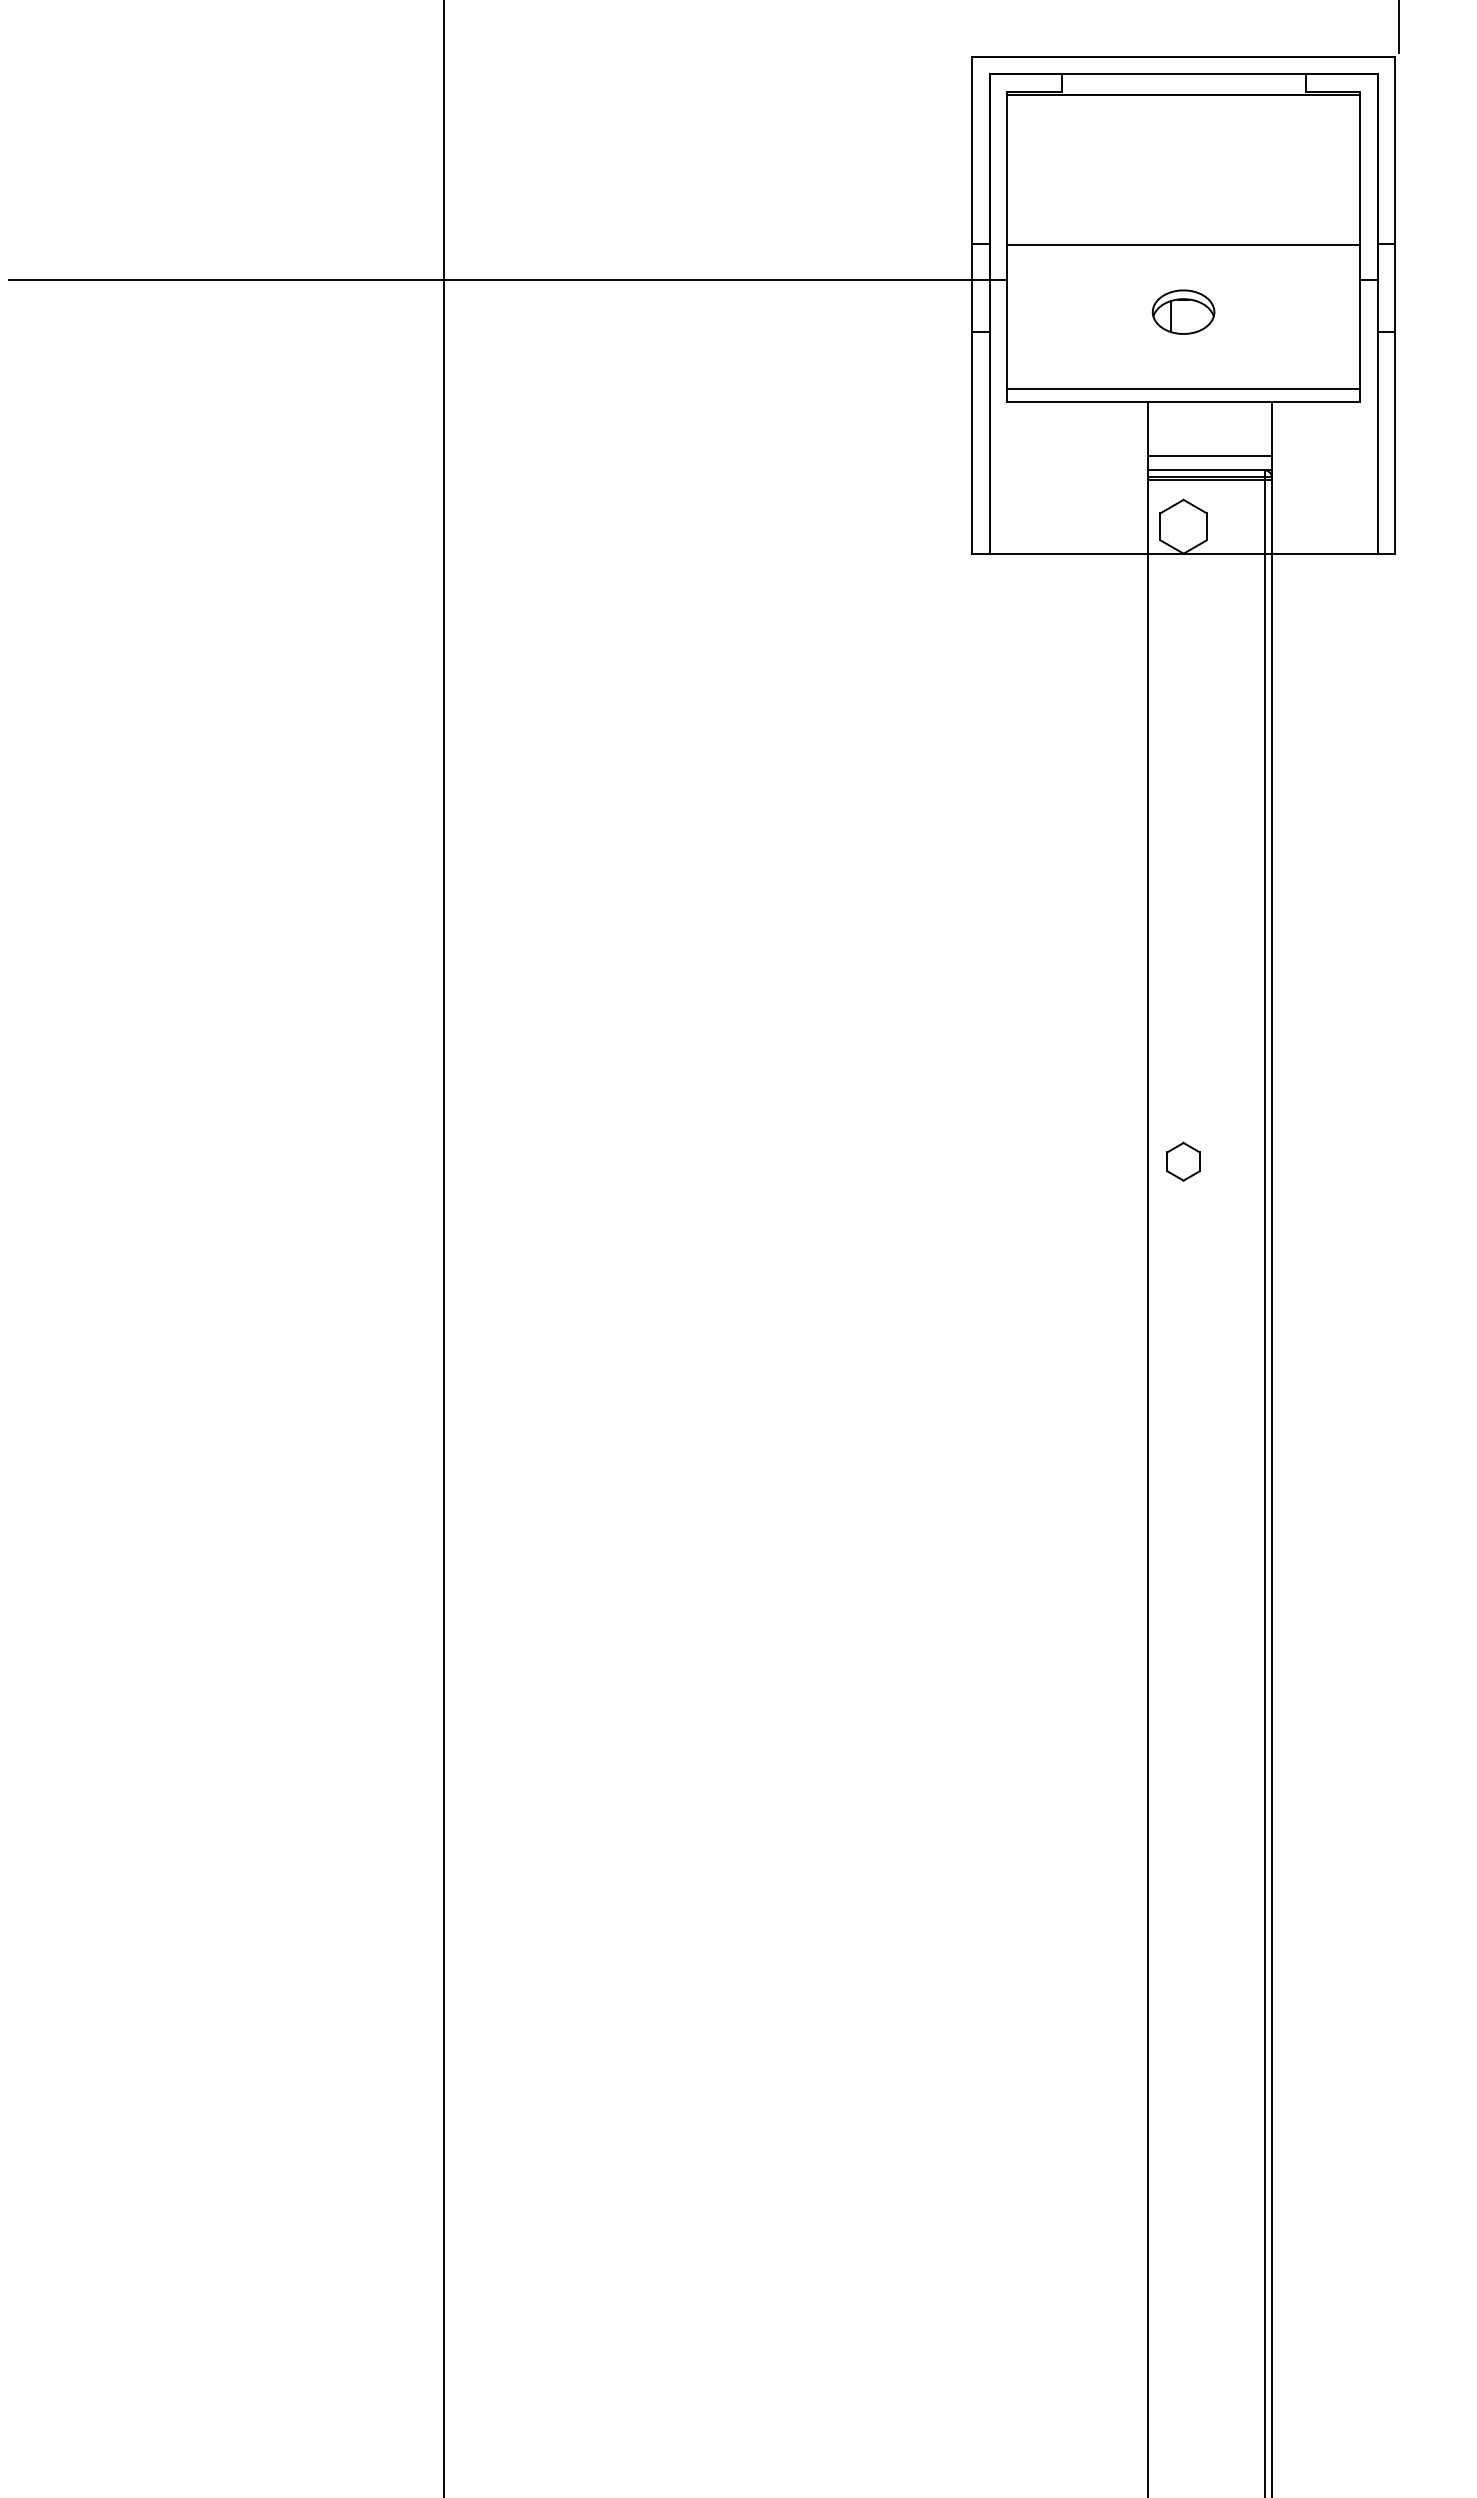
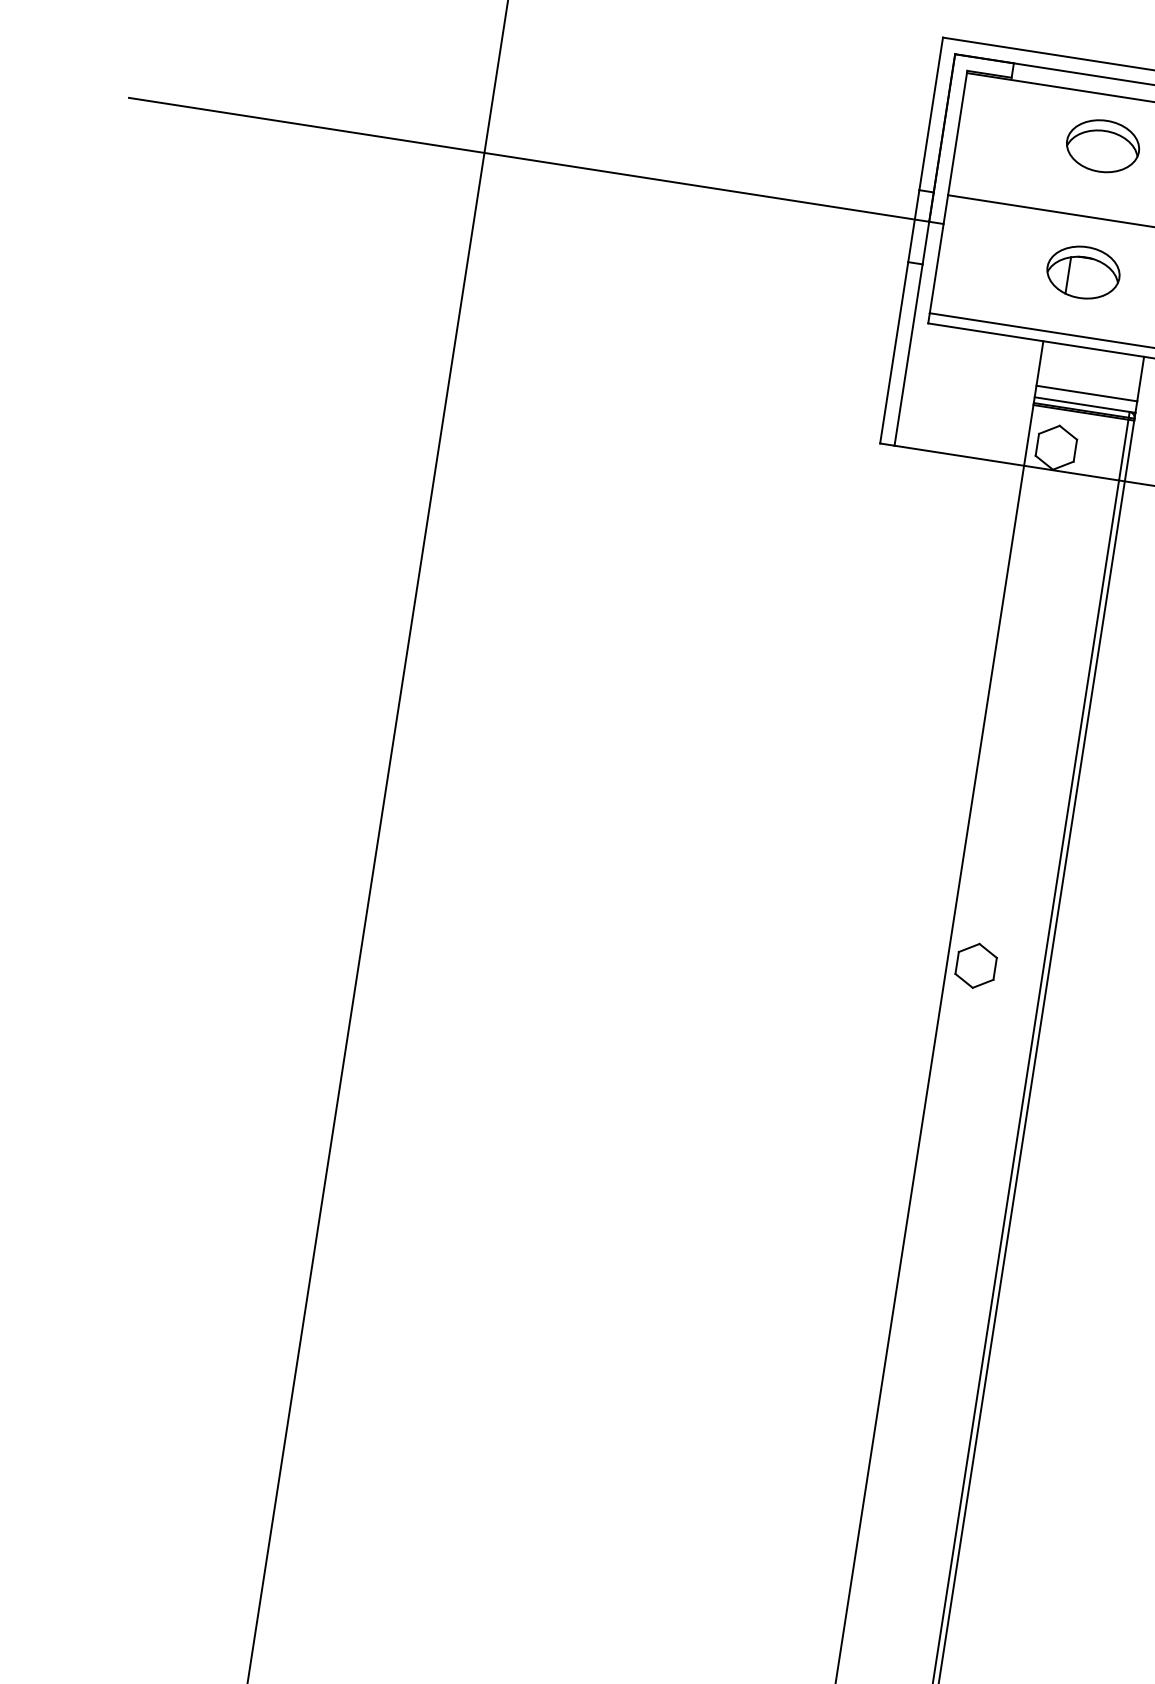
part: (1183, 157) -> (1102, 146), added
part: (1183, 312) -> (1083, 272), size x1.43
part: (1183, 1161) -> (976, 965), size x1.43

